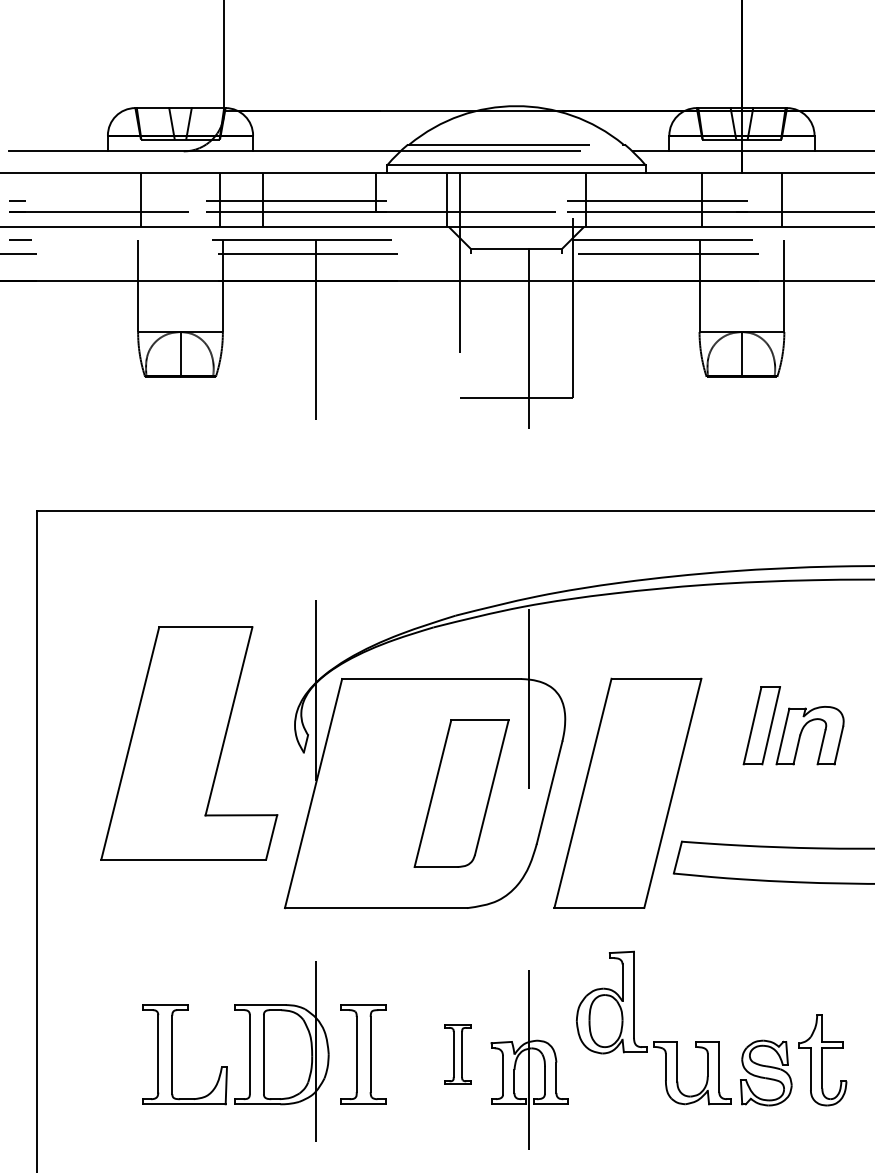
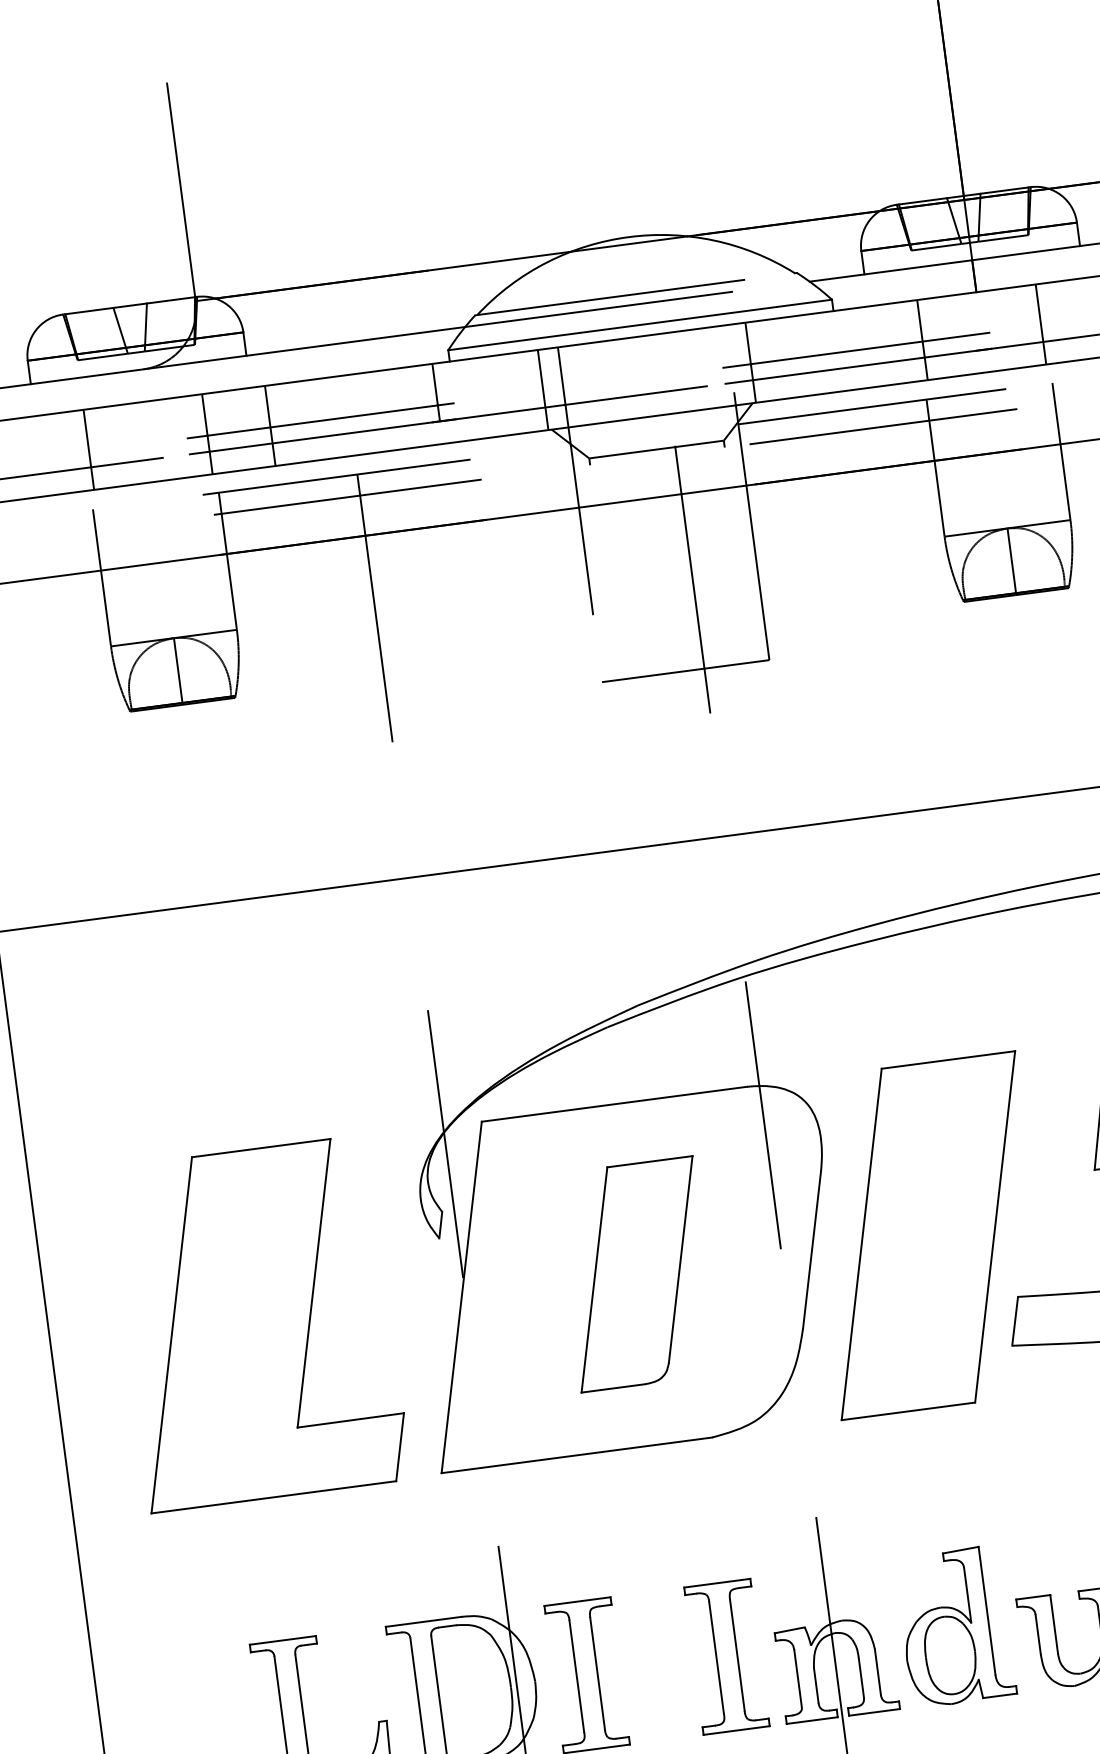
part: (189, 743) -> (259, 1323), moved
part: (461, 793) -> (636, 1274), moved
part: (611, 1002) -> (955, 1626), moved
part: (457, 1054) -> (726, 1656), size x1.67

